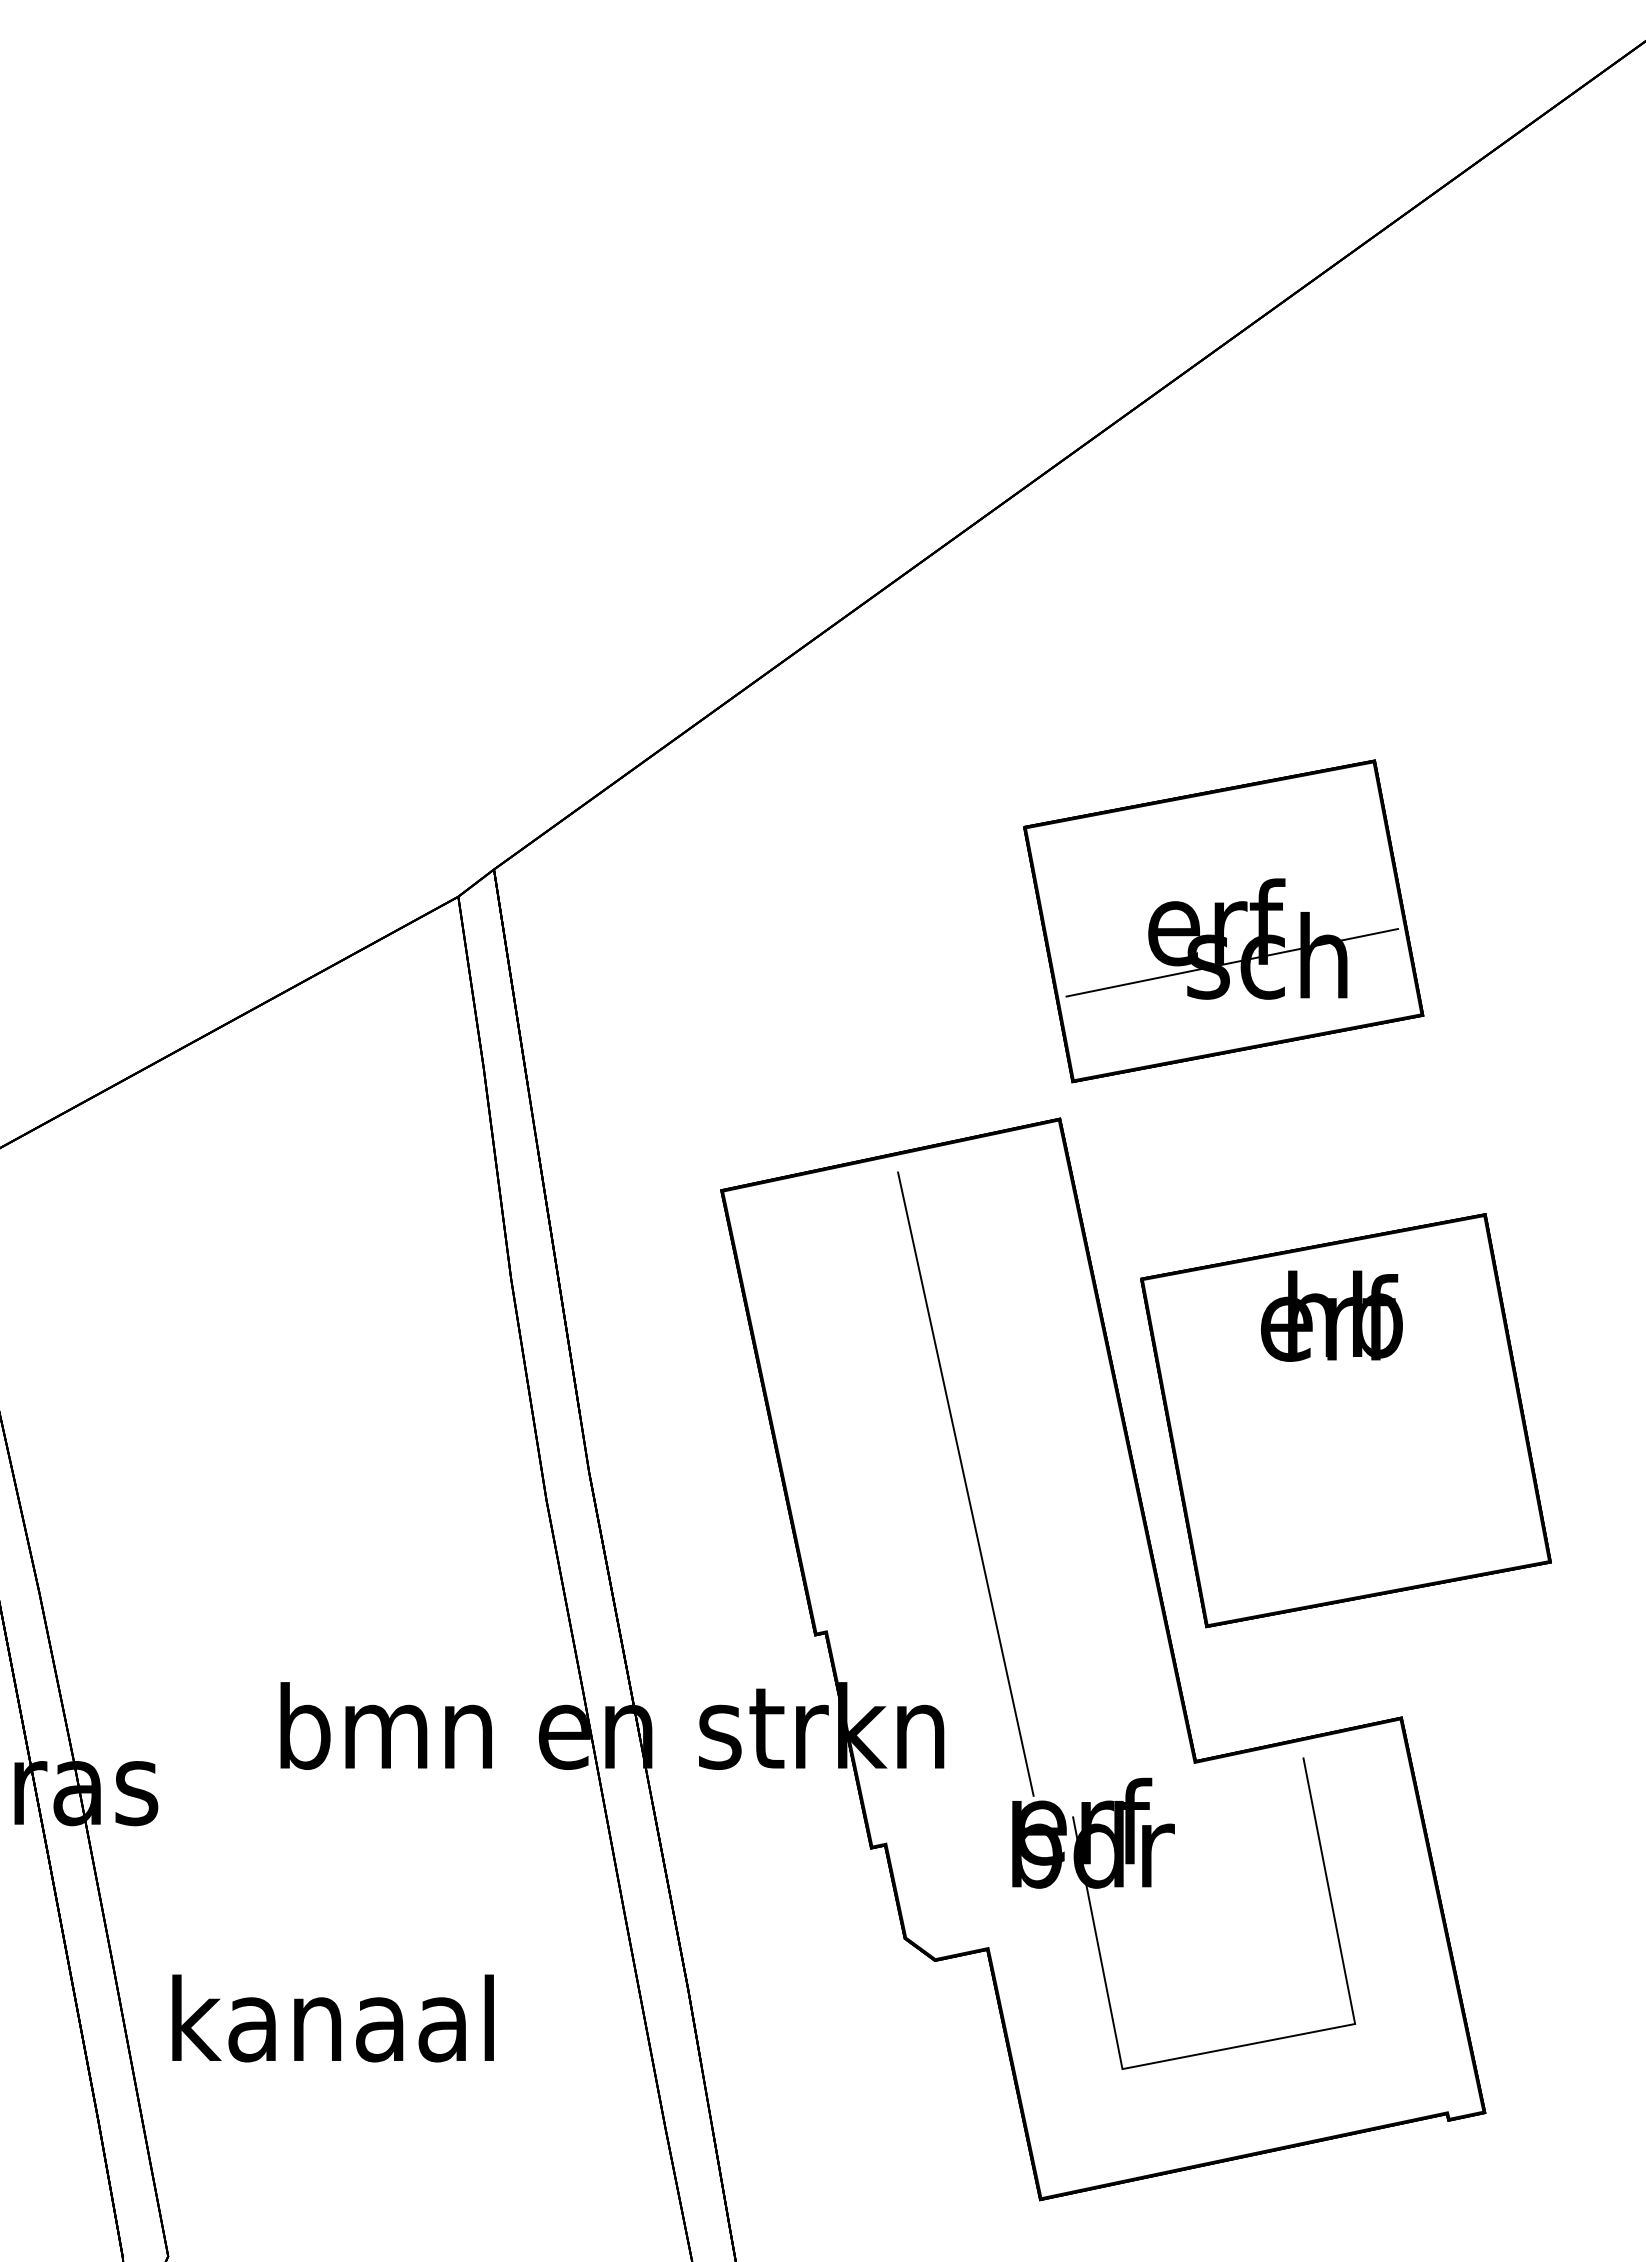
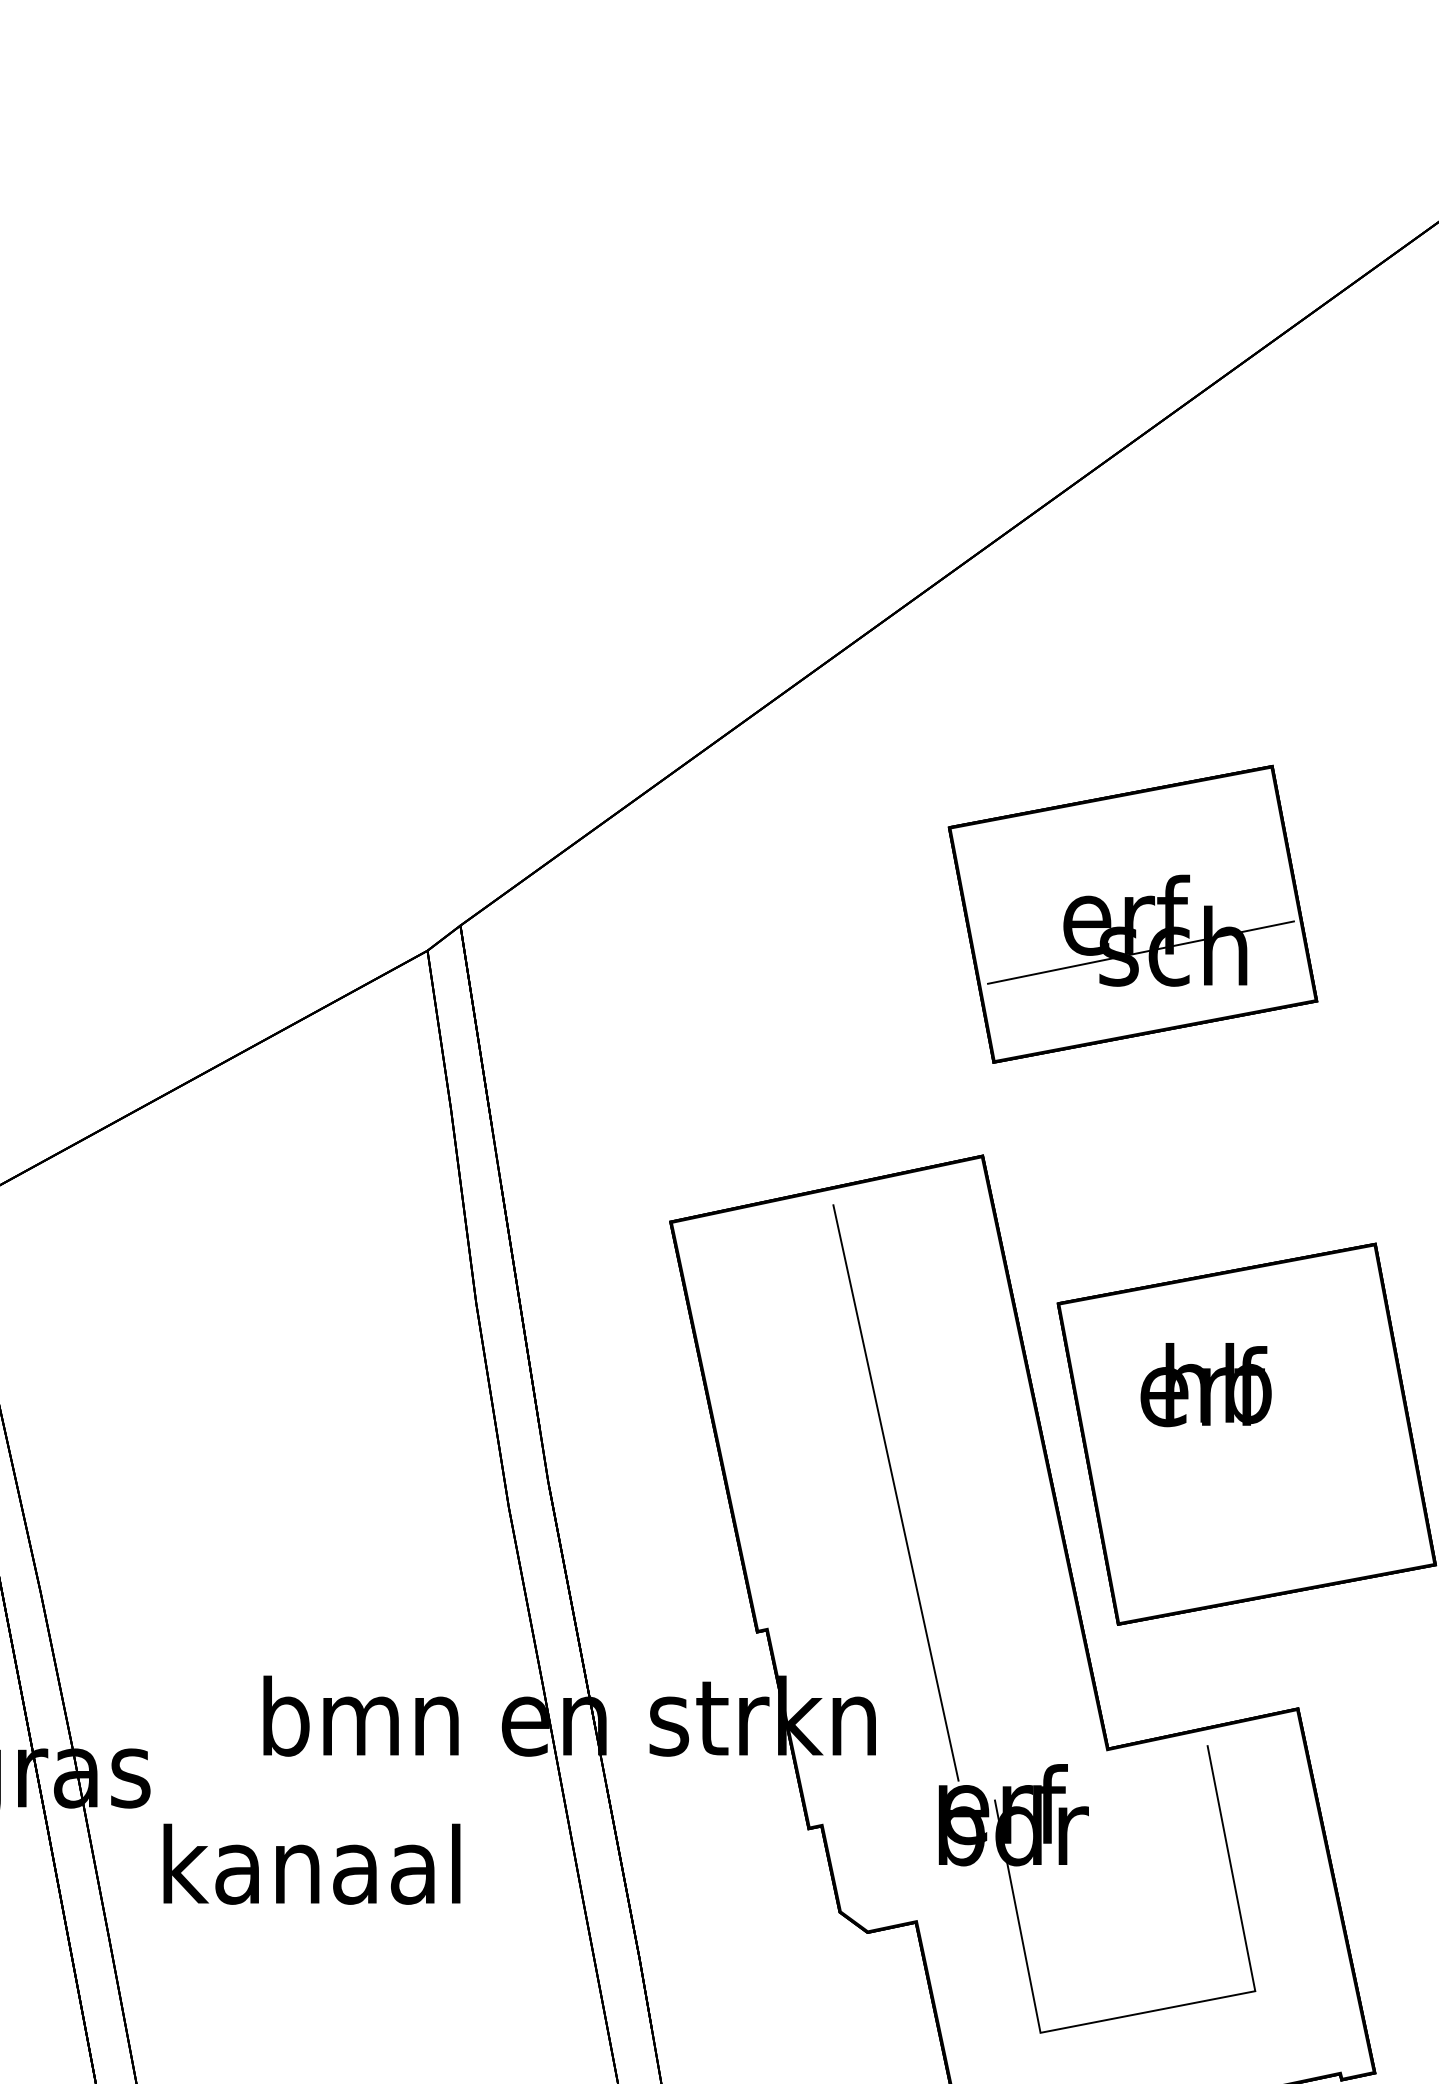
part: (1223, 921) -> (1132, 914), moved
text: (1331, 1315) -> (1205, 1384), moved
text: (332, 2018) -> (311, 1864), moved

